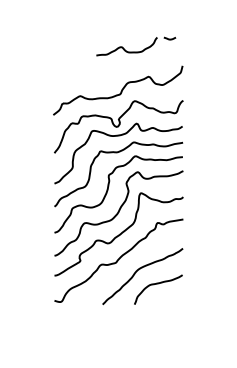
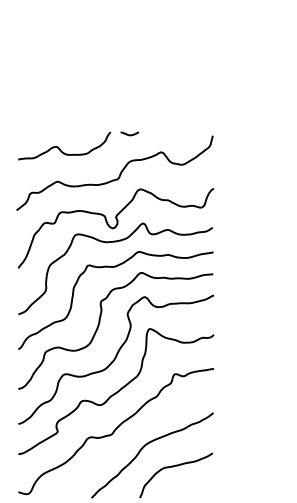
part: (136, 46) -> (79, 145), moved

